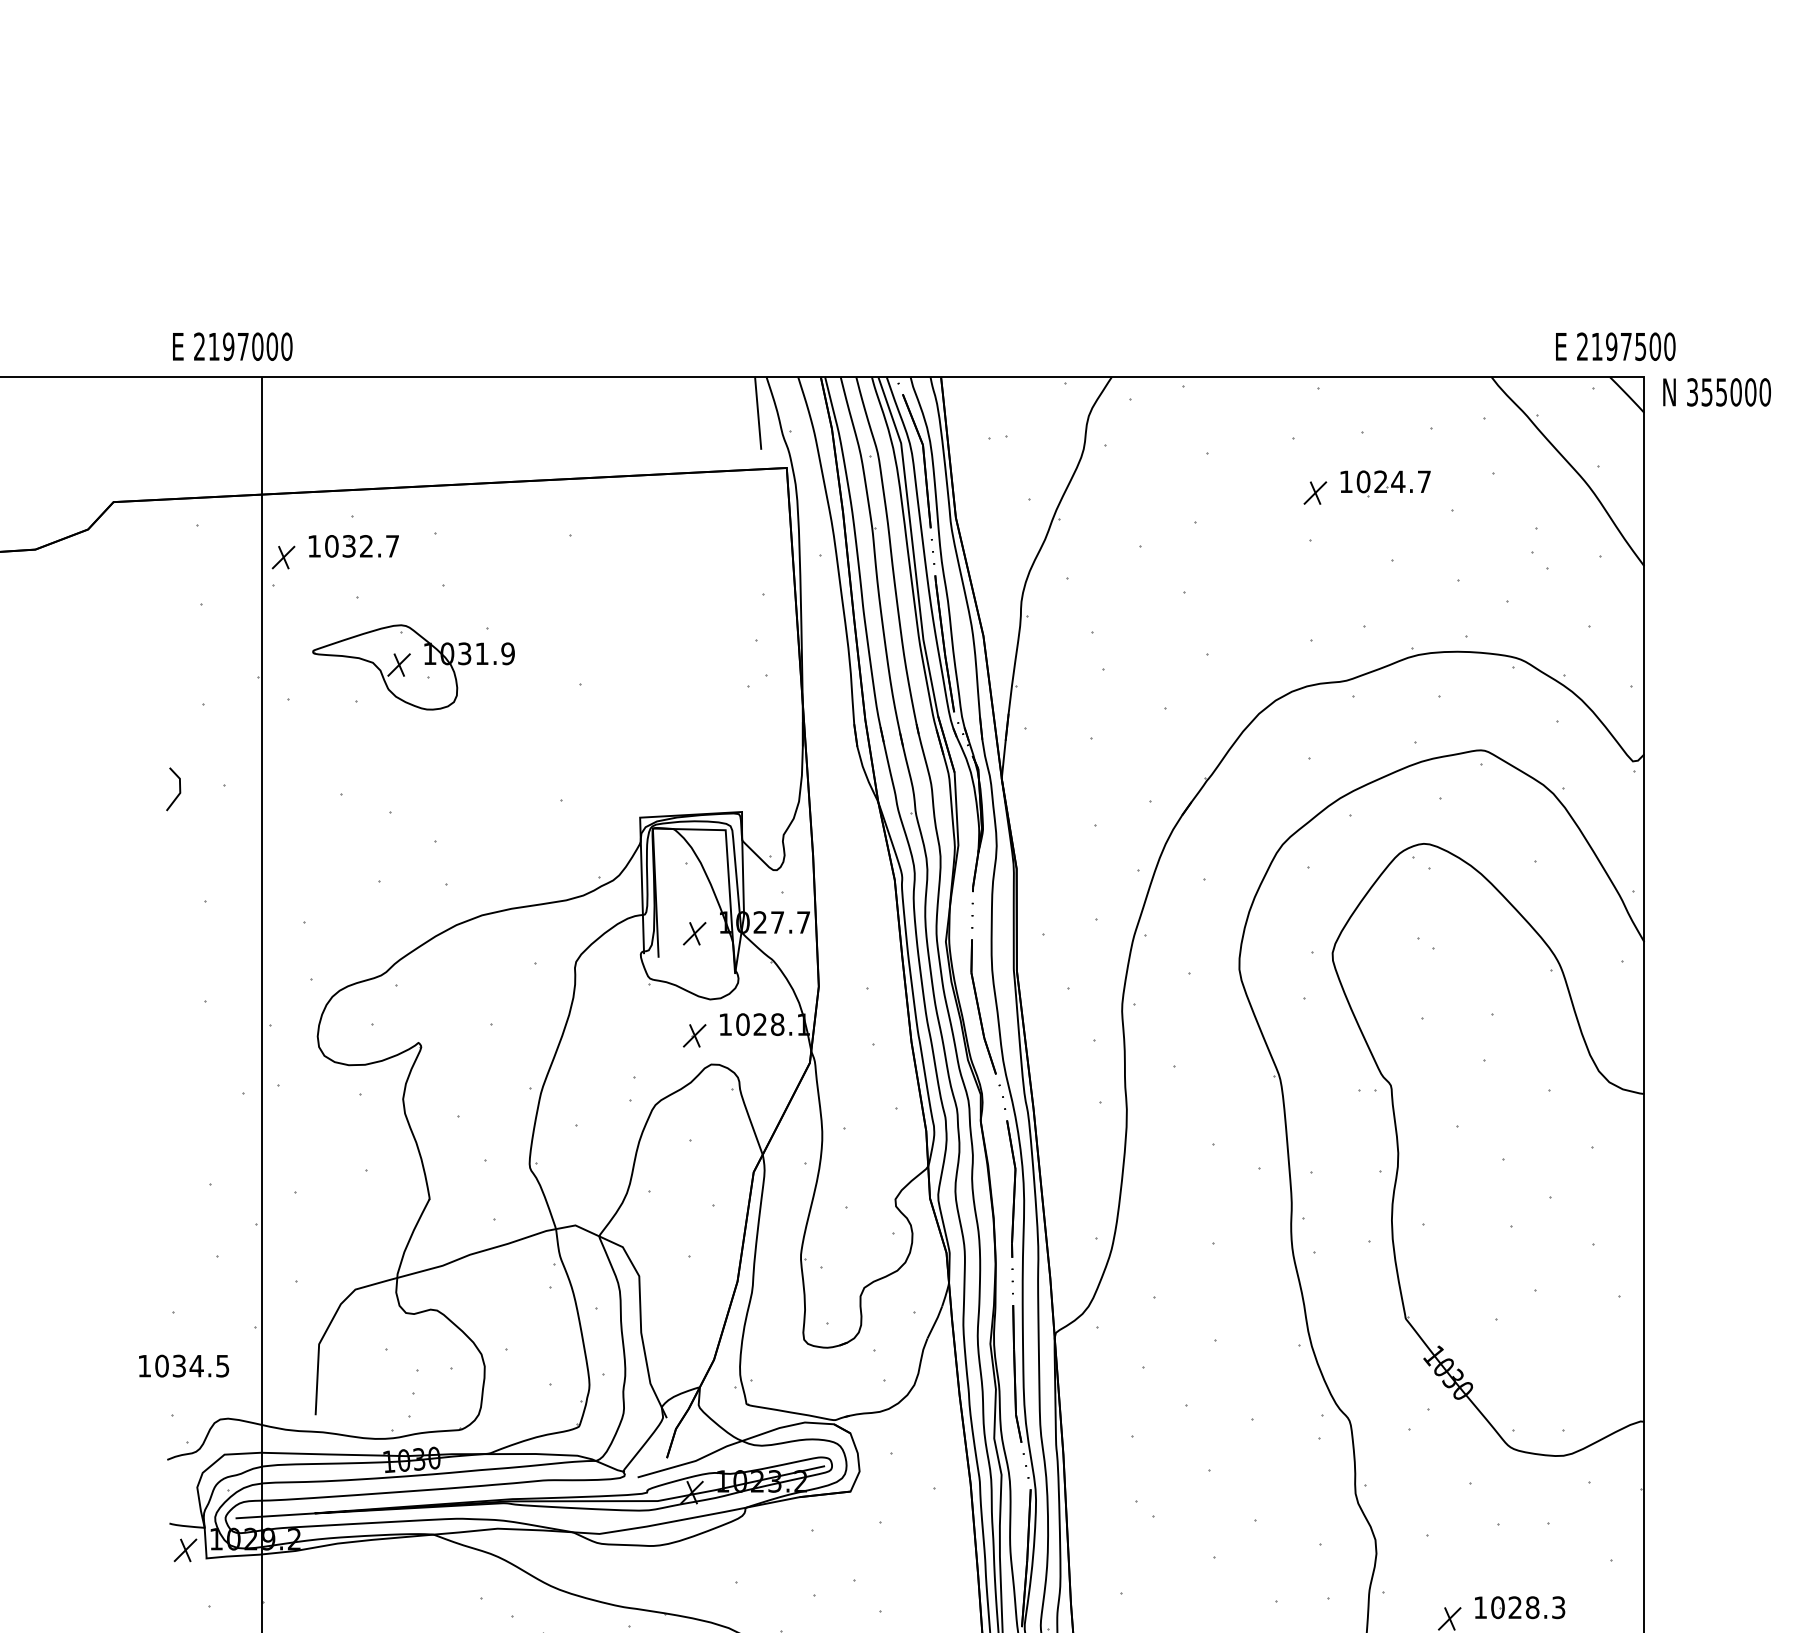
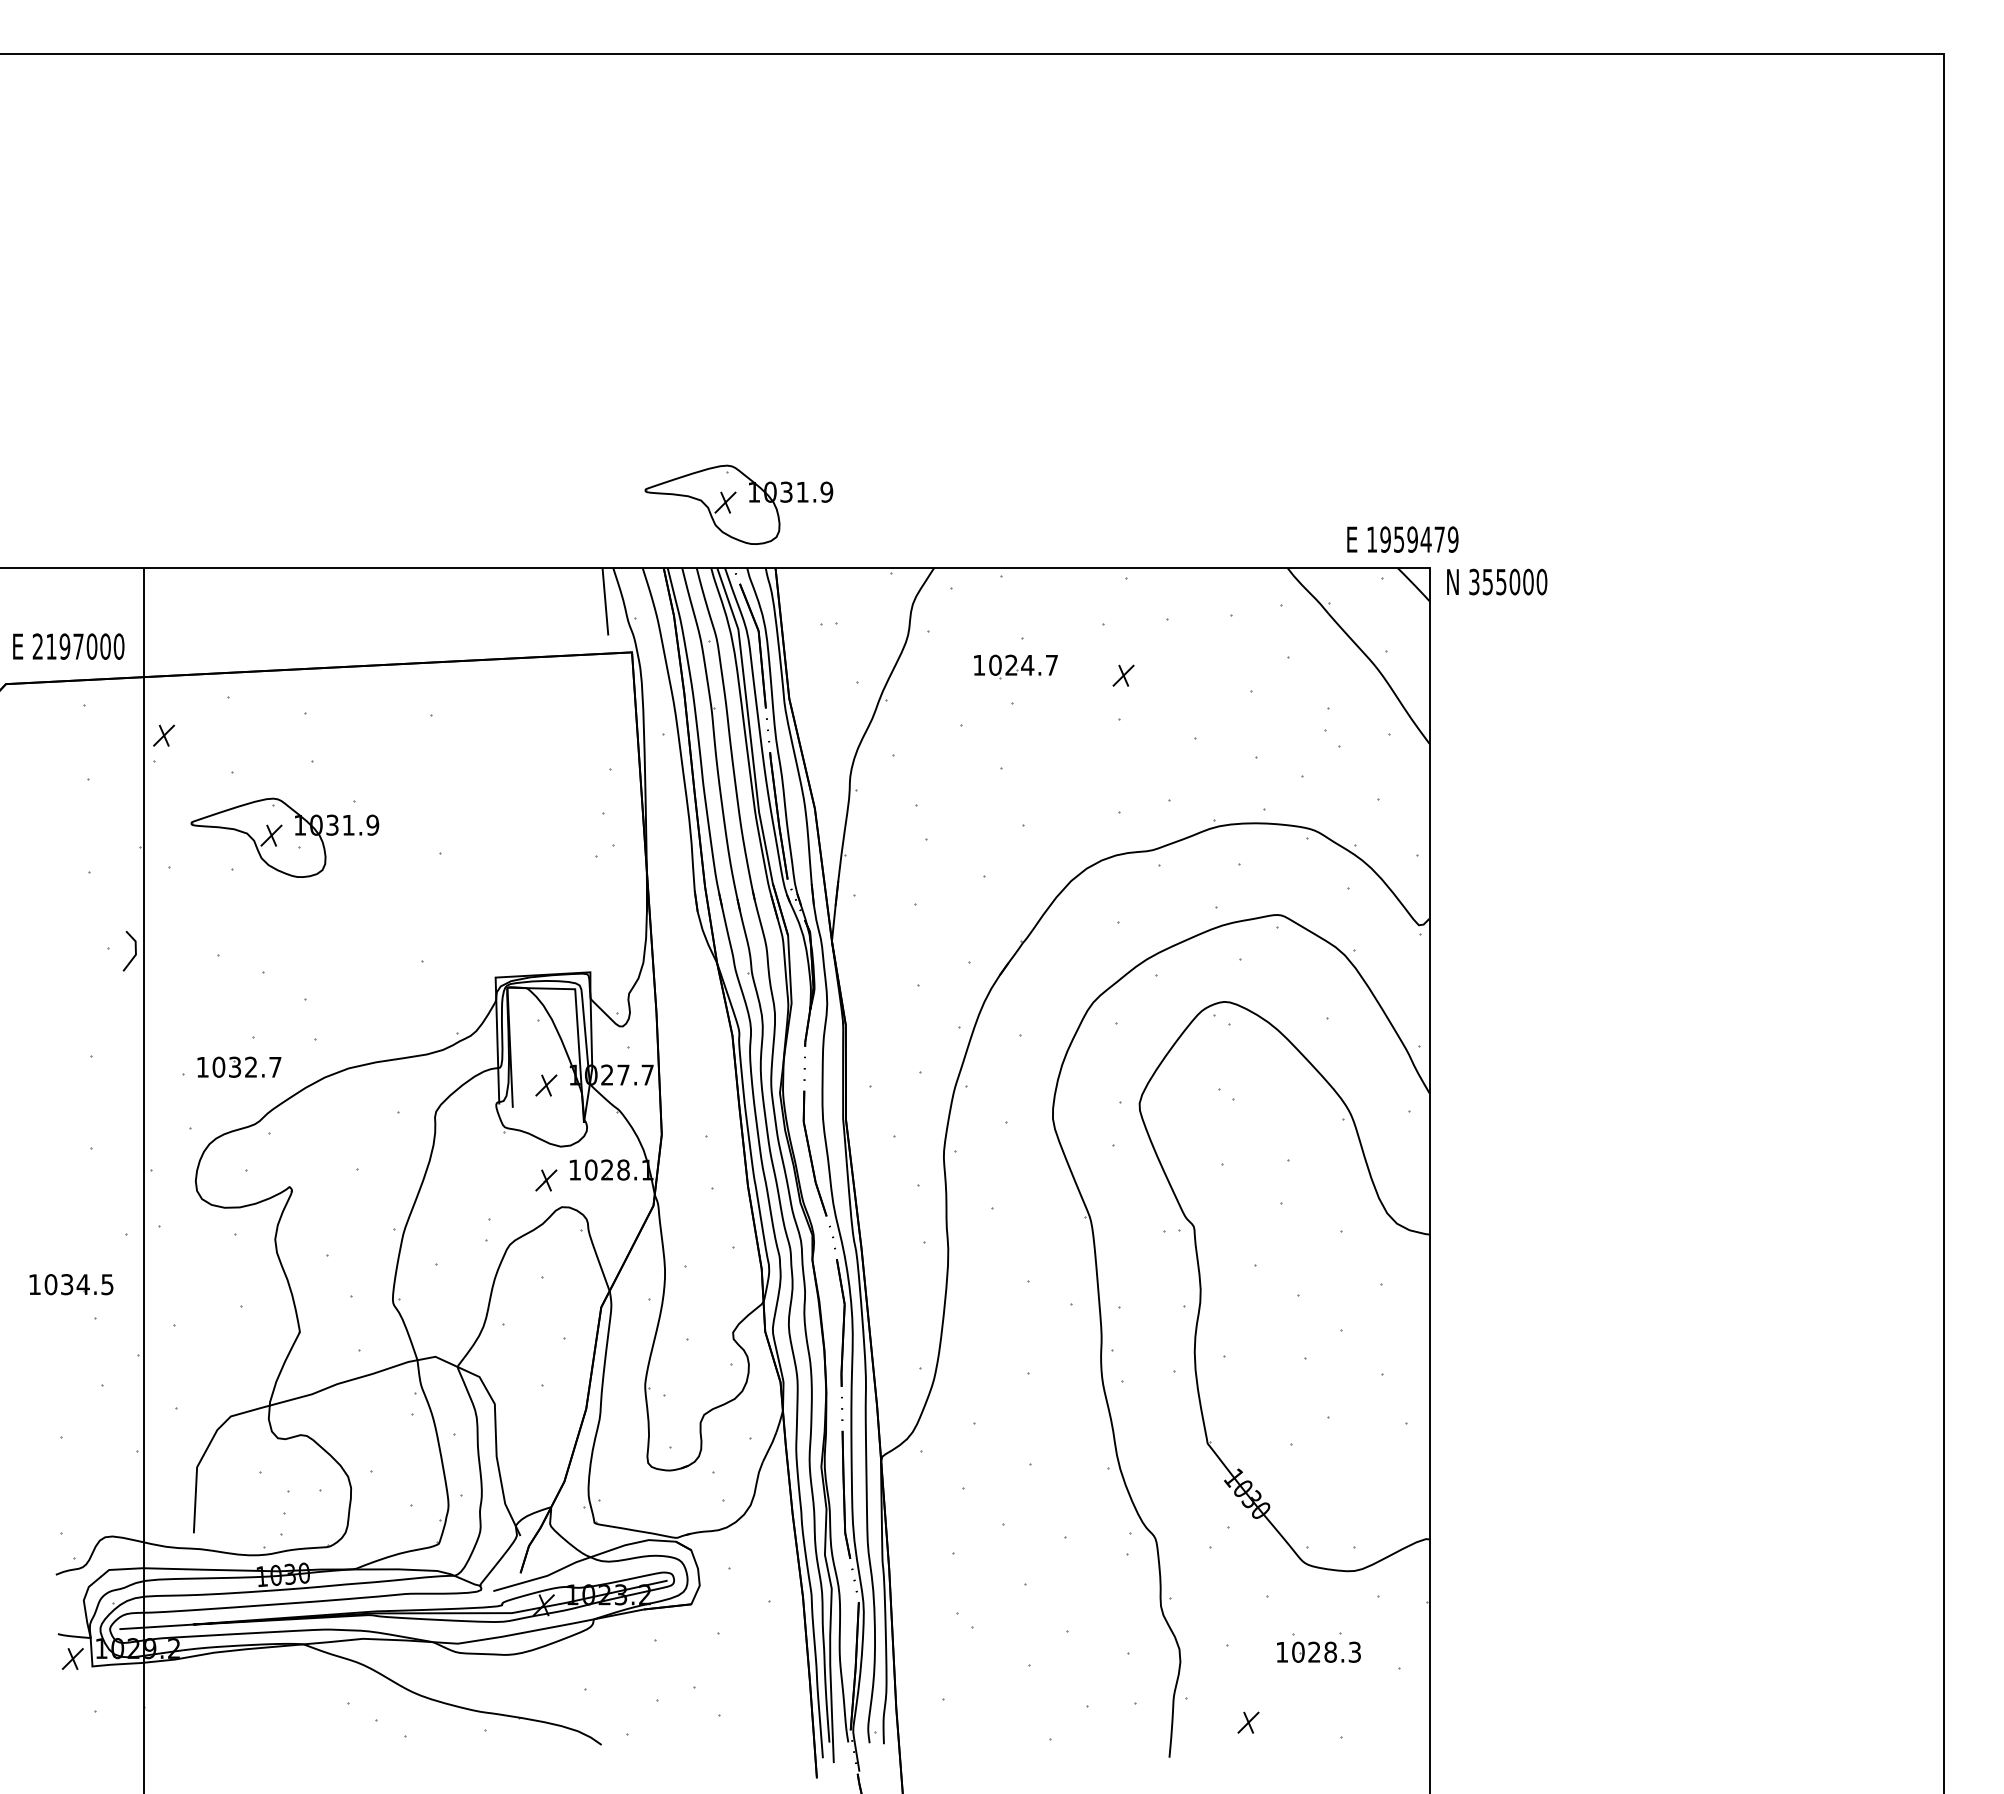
part: (901, 308) -> (738, 504), added
text: (232, 346) -> (68, 646), moved
text: (1626, 346) -> (1412, 539), 2197500 -> 1959479
part: (1385, 483) -> (1015, 666), moved
part: (353, 545) -> (239, 1066), moved
line: (178, 786) -> (134, 948), moved
part: (184, 1365) -> (71, 1284), moved
part: (1519, 1606) -> (1318, 1651), moved

